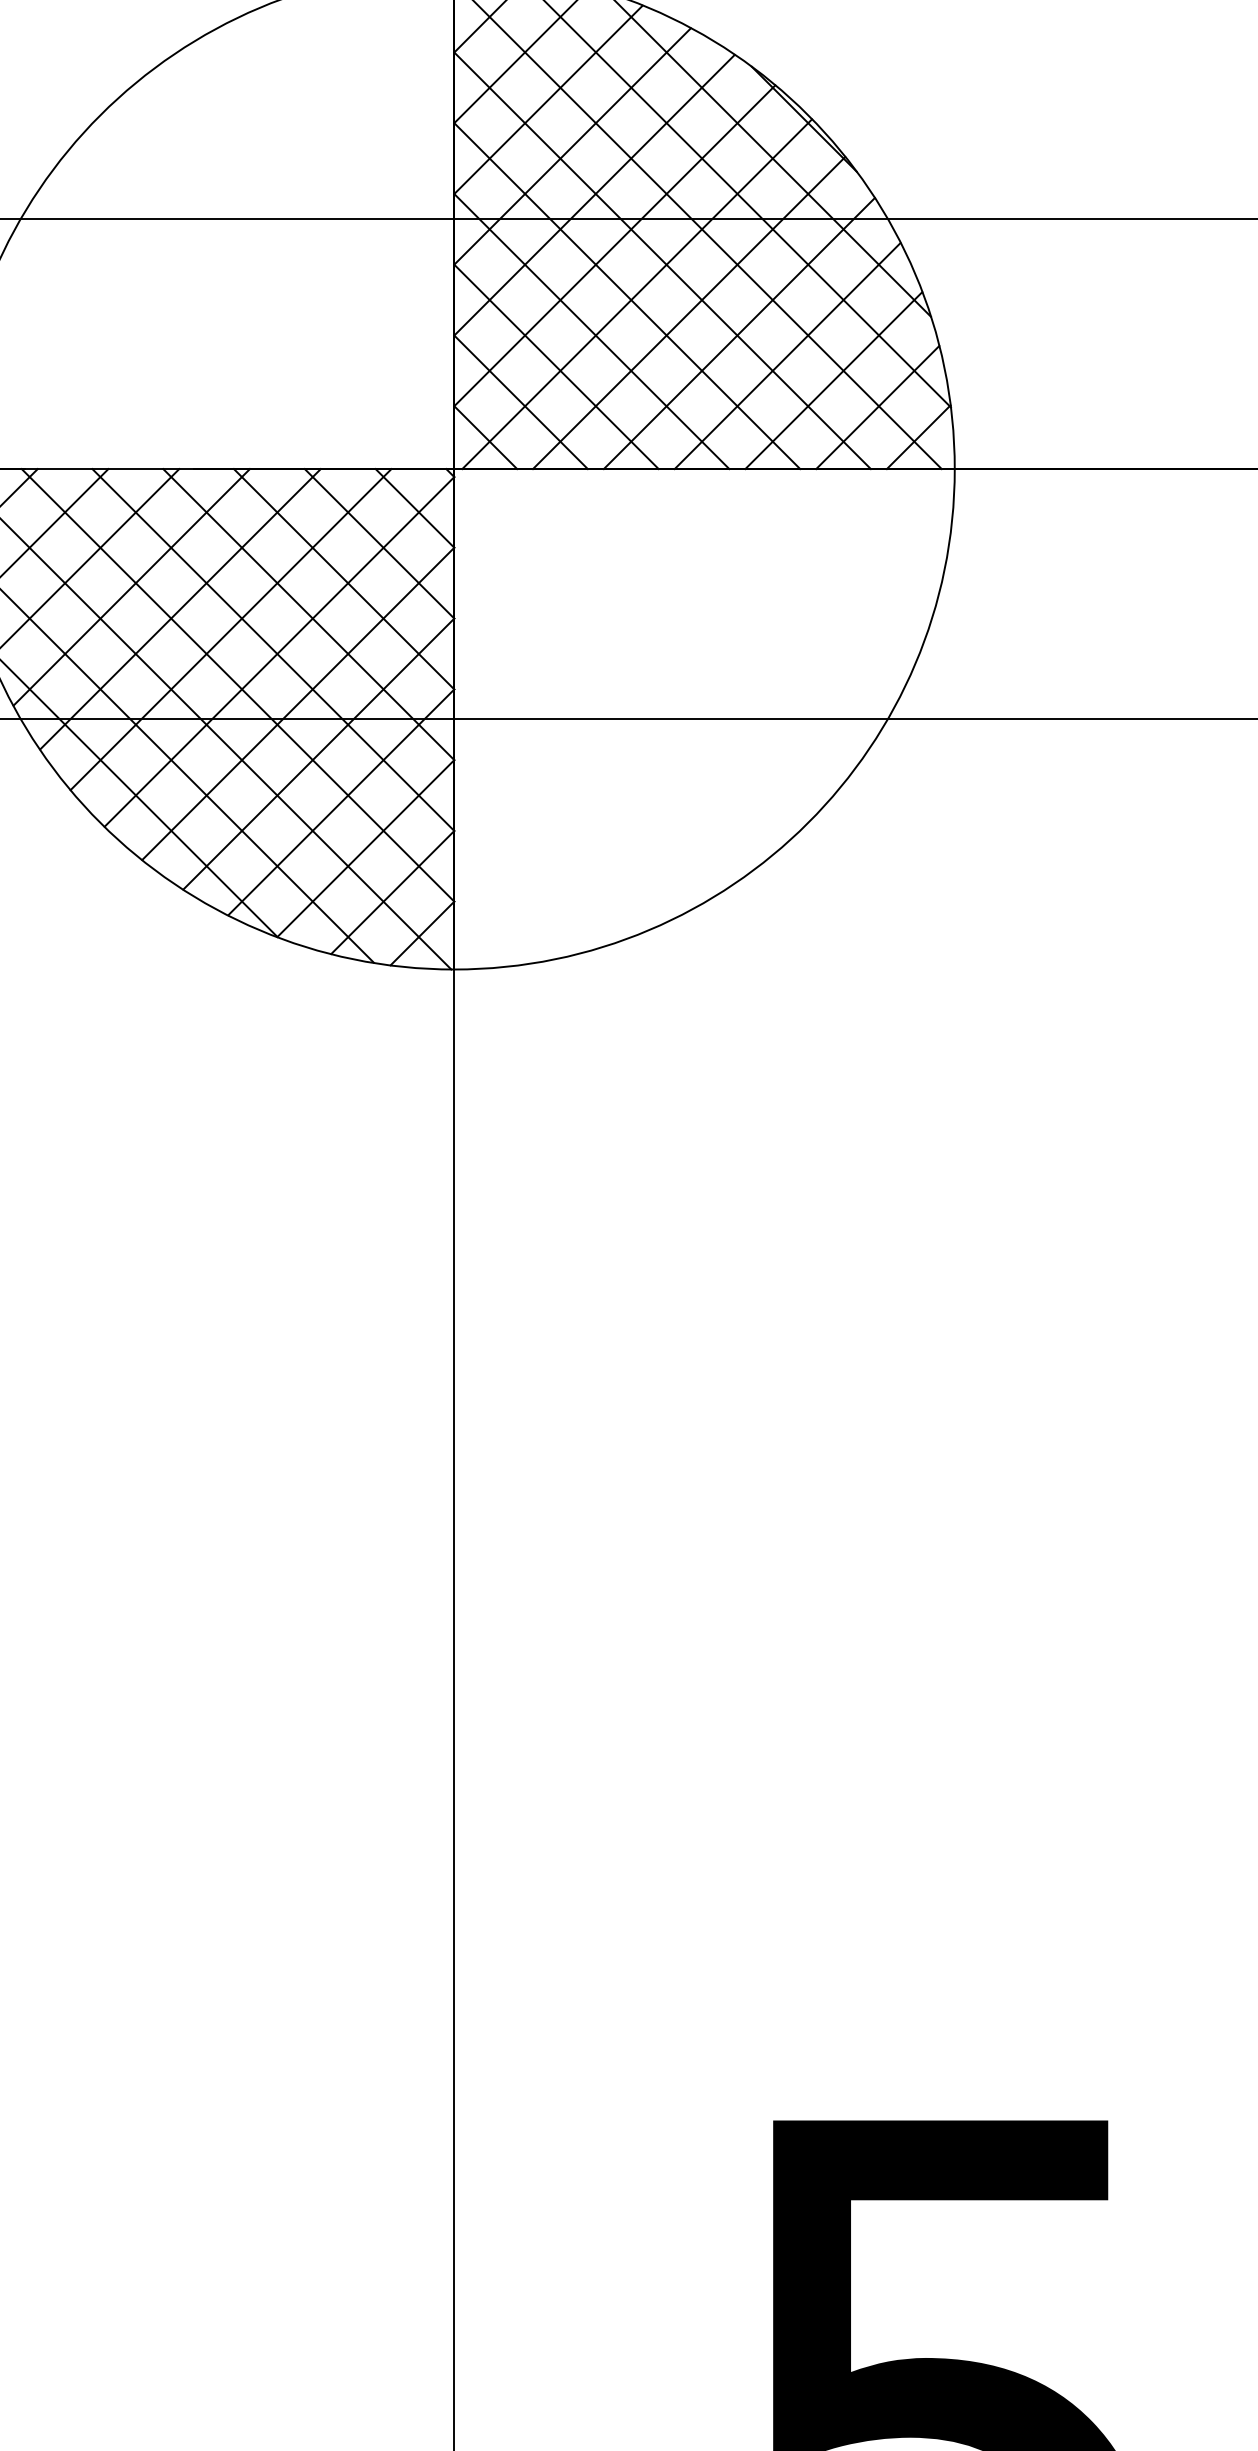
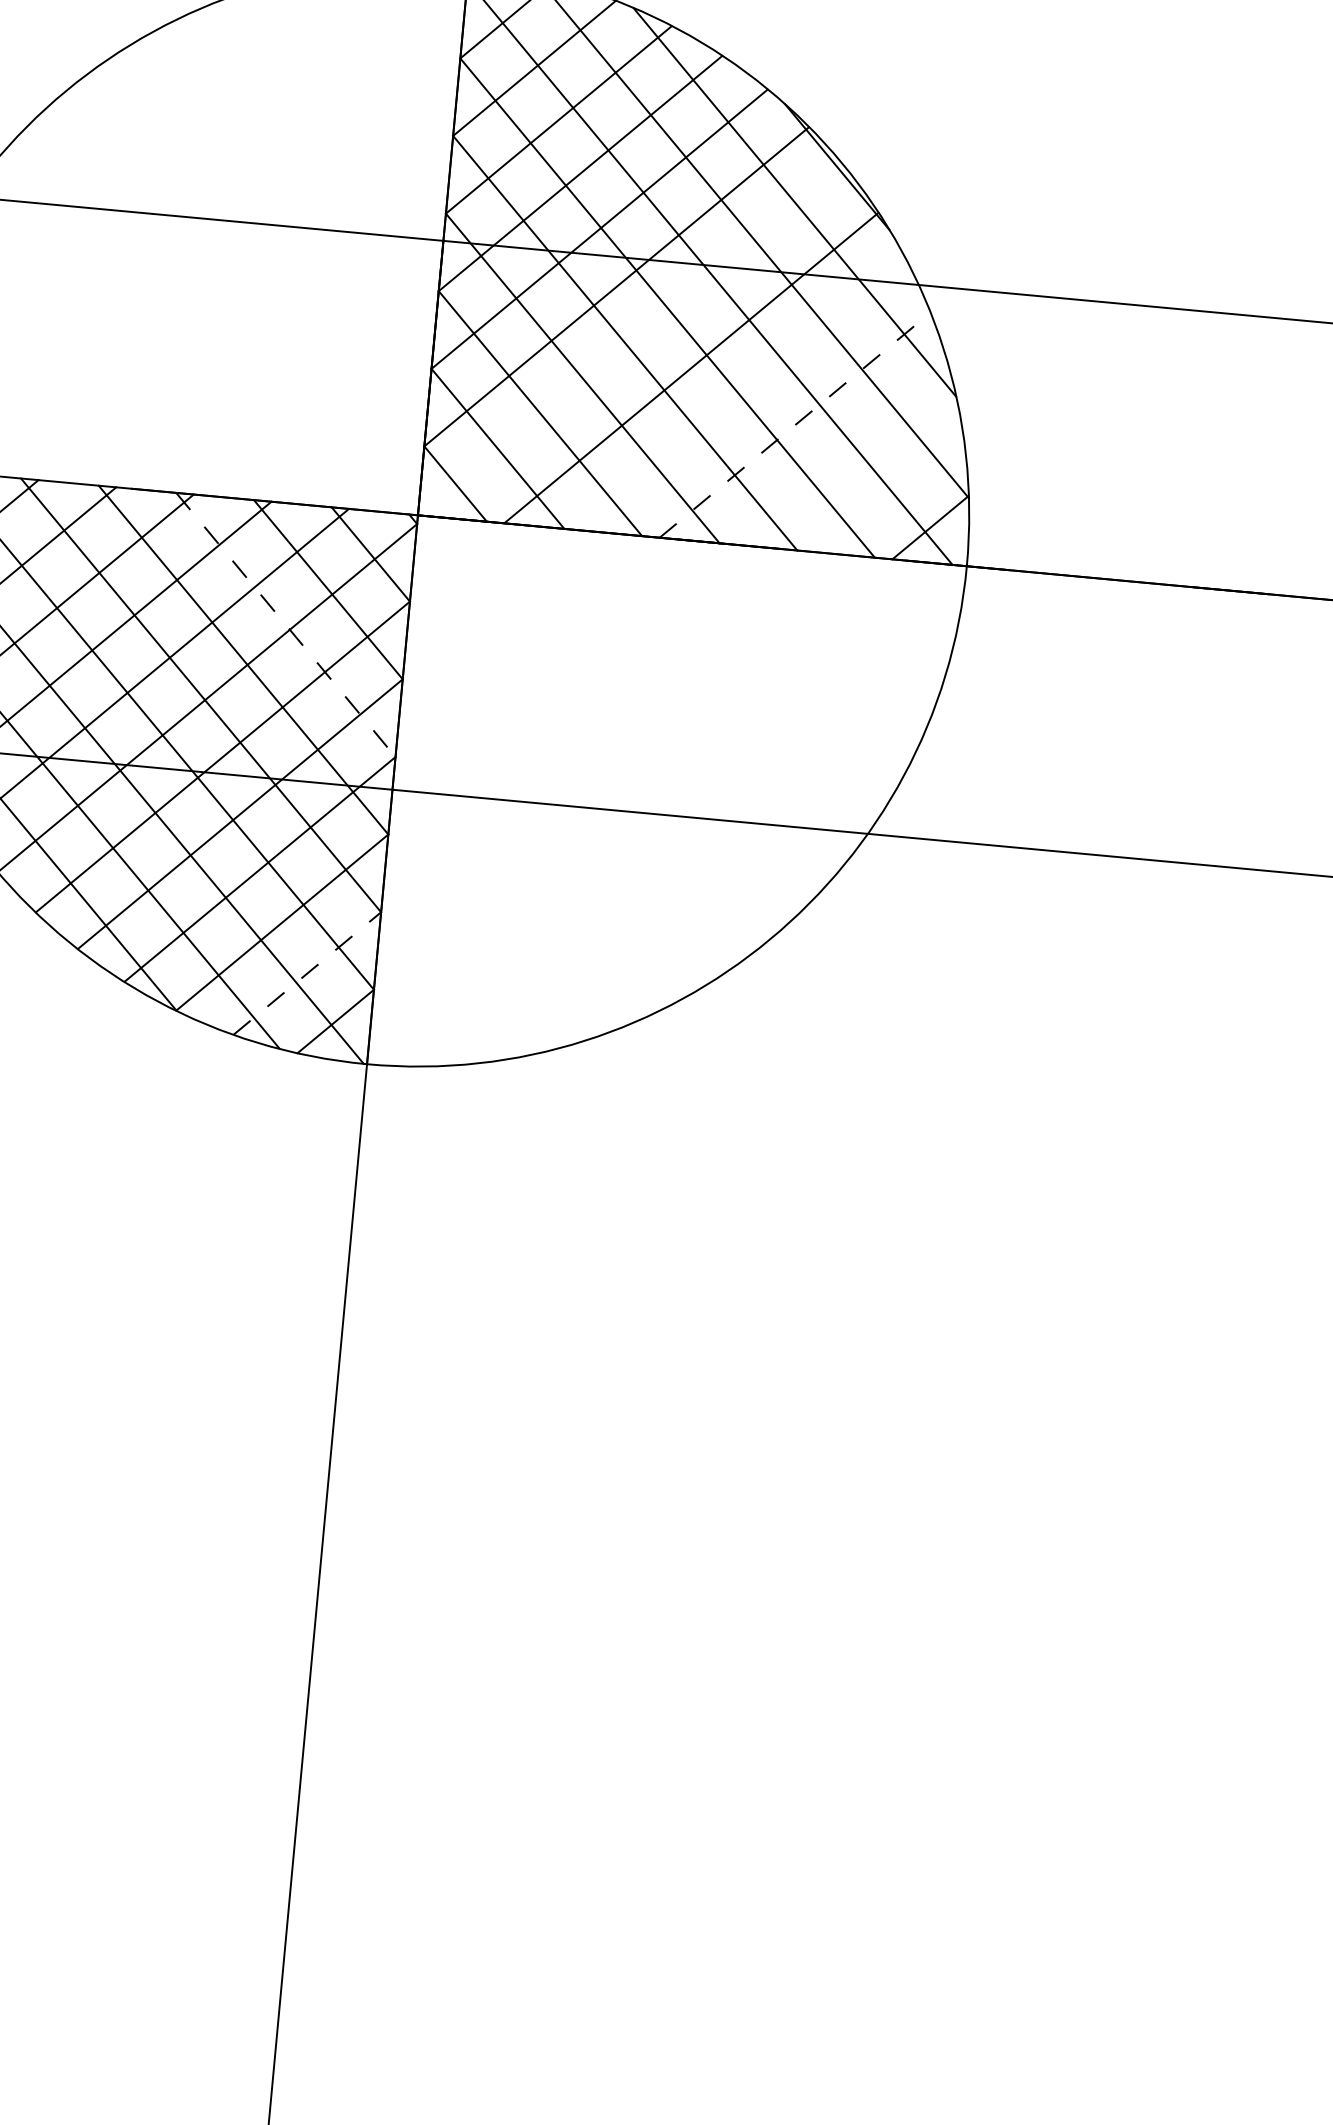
line: (637, 294) -> (636, 342), removed
line: (738, 333) -> (743, 395), removed
line: (787, 356) -> (794, 425), solid -> dashed
line: (833, 380) -> (842, 456), removed
line: (877, 407) -> (888, 490), removed
line: (344, 579) -> (286, 625), solid -> dashed
line: (393, 892) -> (308, 973), solid -> dashed

